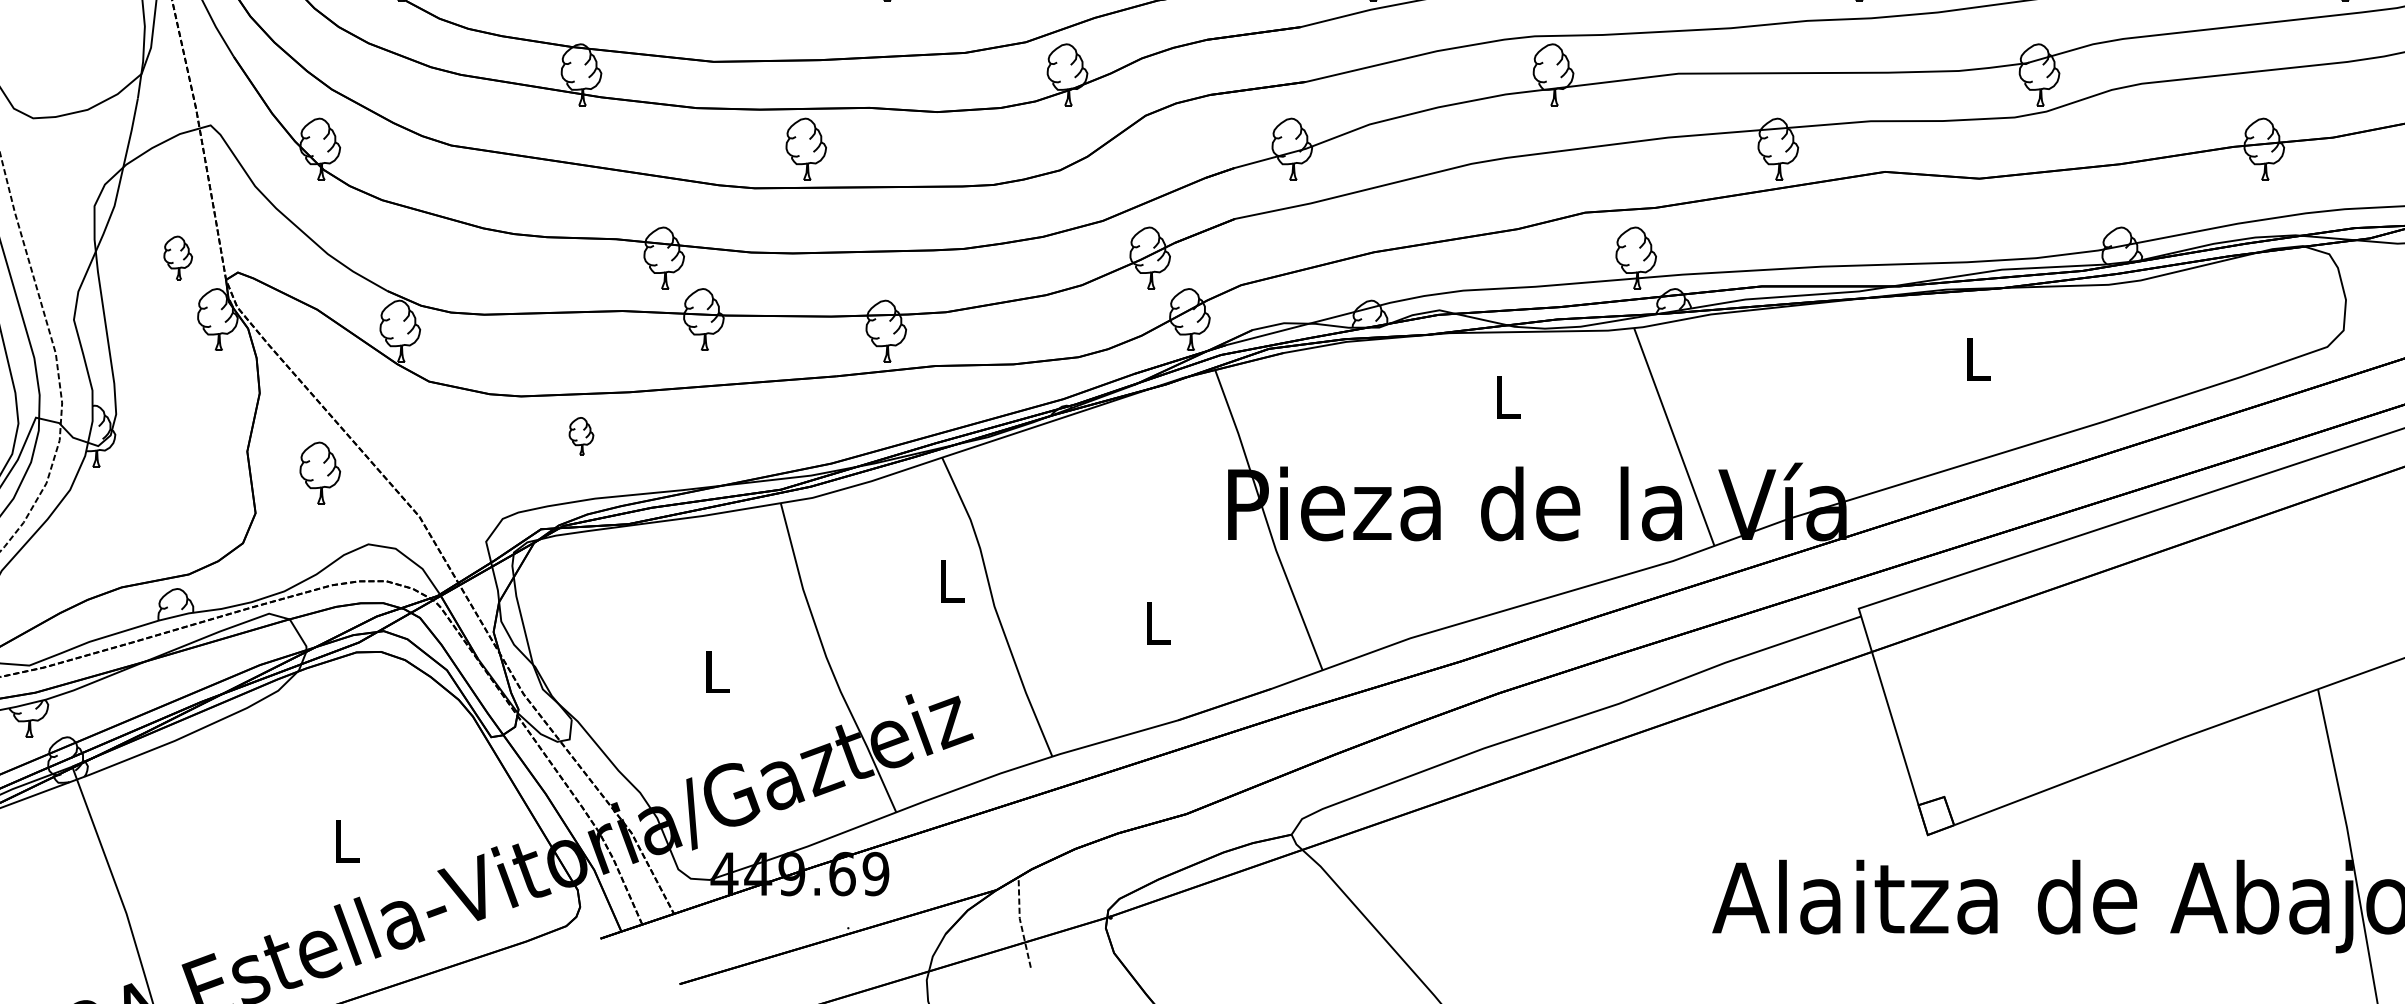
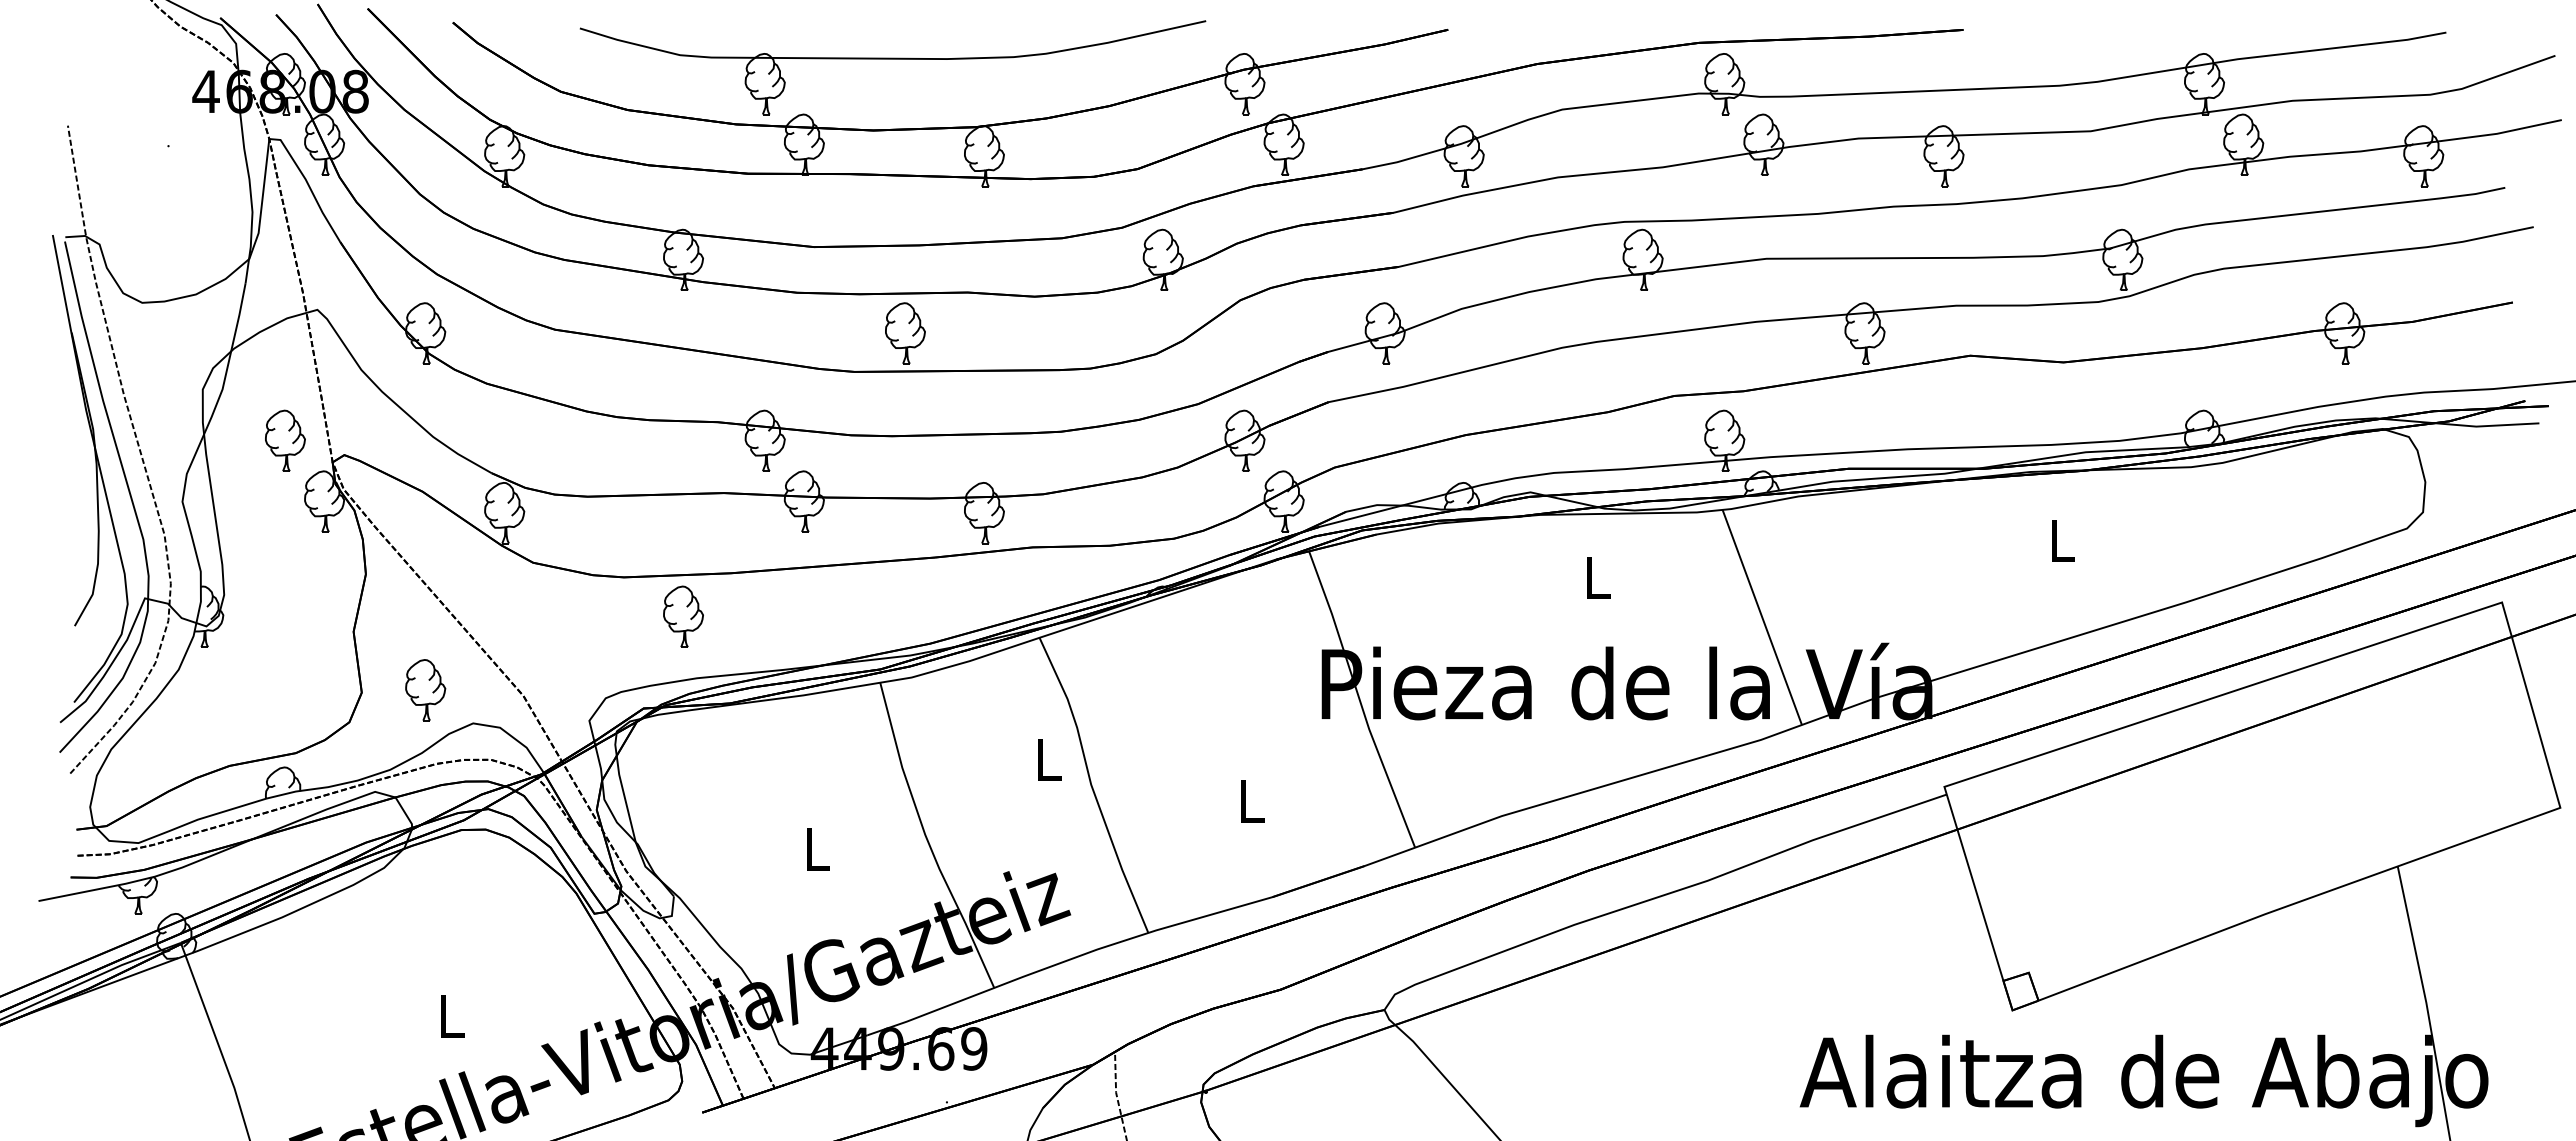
part: (178, 257) -> (285, 440), size x1.43
part: (581, 436) -> (683, 616), size x1.67
part: (320, 473) -> (425, 690), moved

